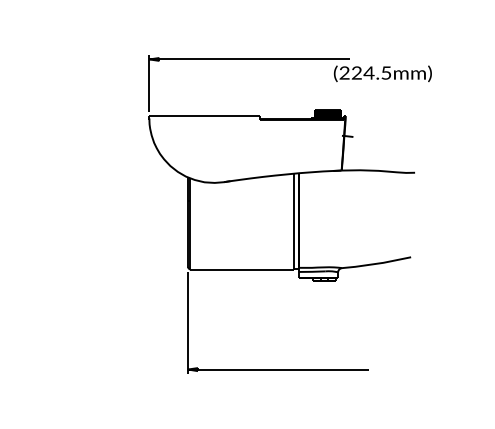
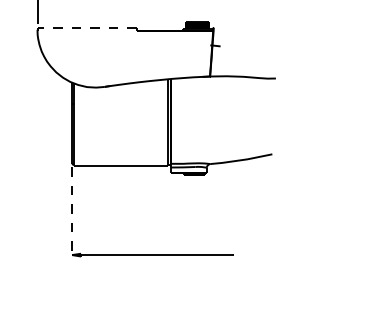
line: (204, 116) -> (86, 28), solid -> dashed
line: (188, 322) -> (72, 212), solid -> dashed

